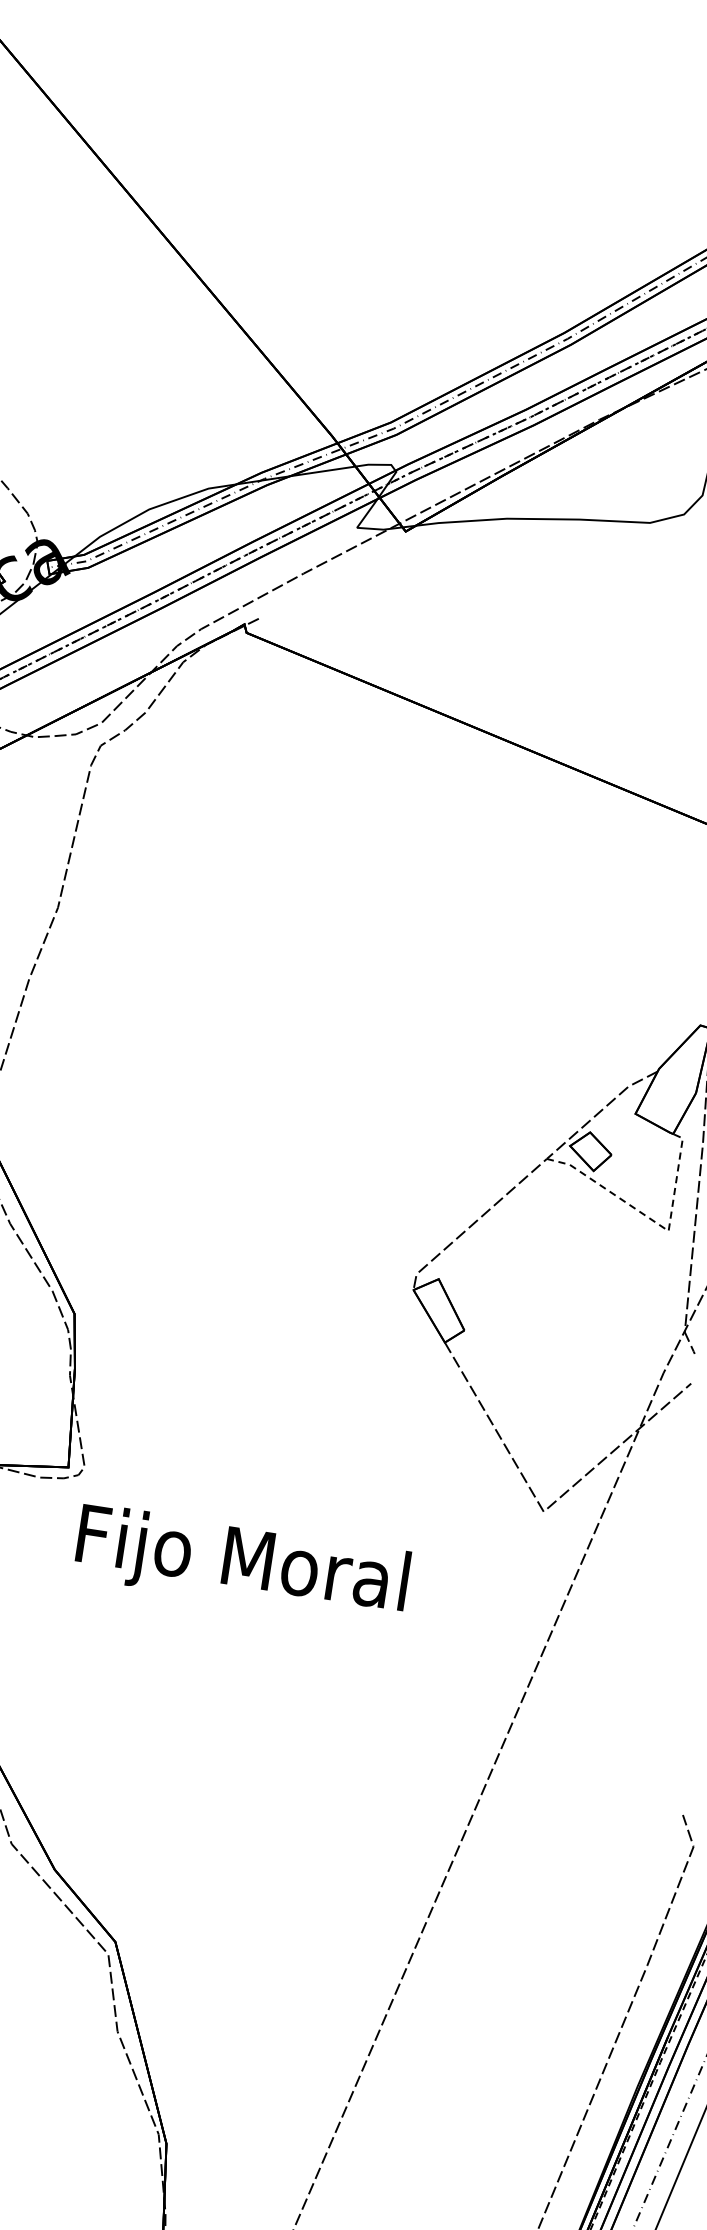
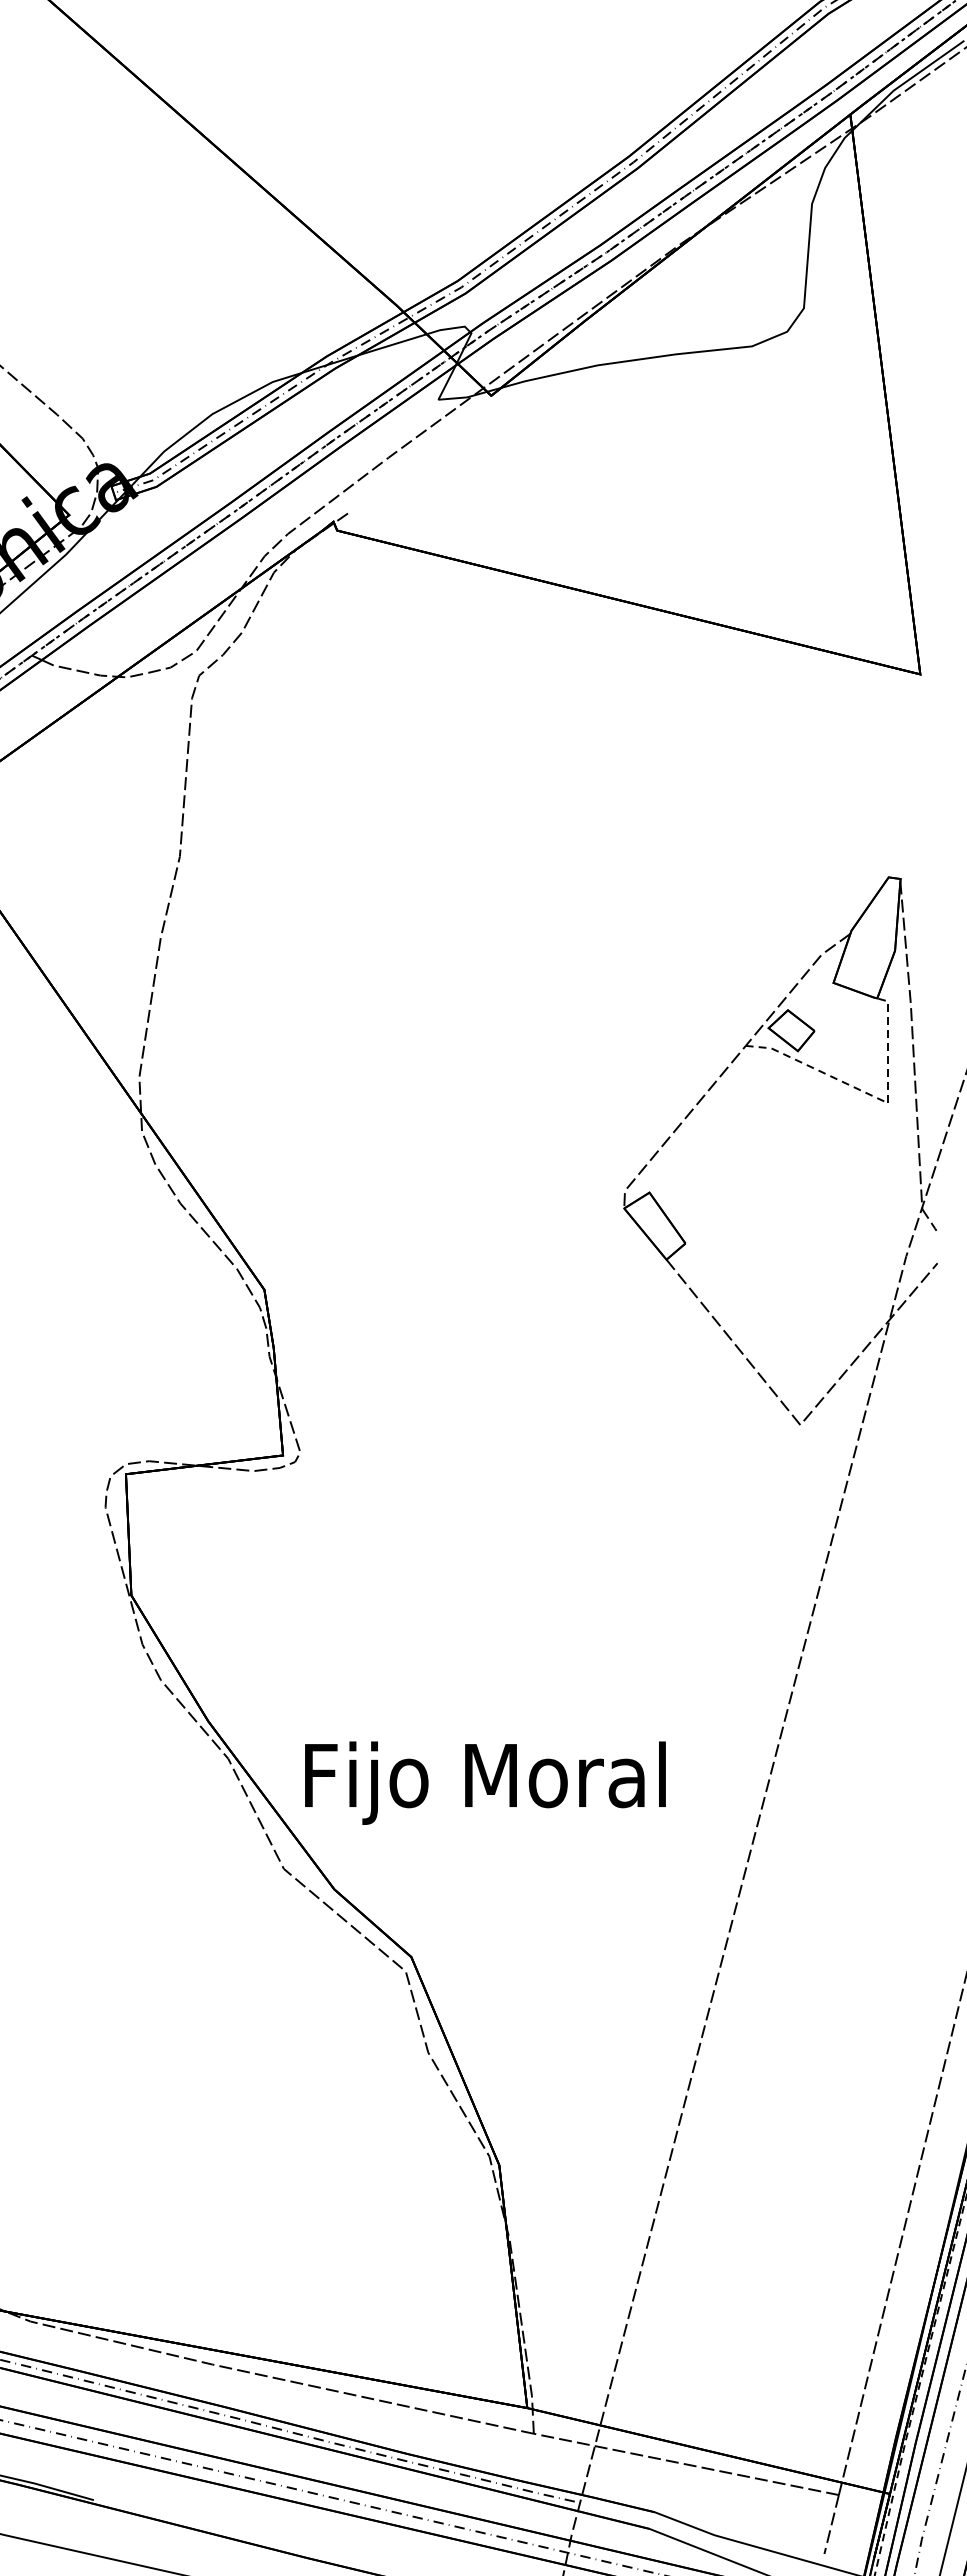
text: (242, 1563) -> (485, 1782), moved

